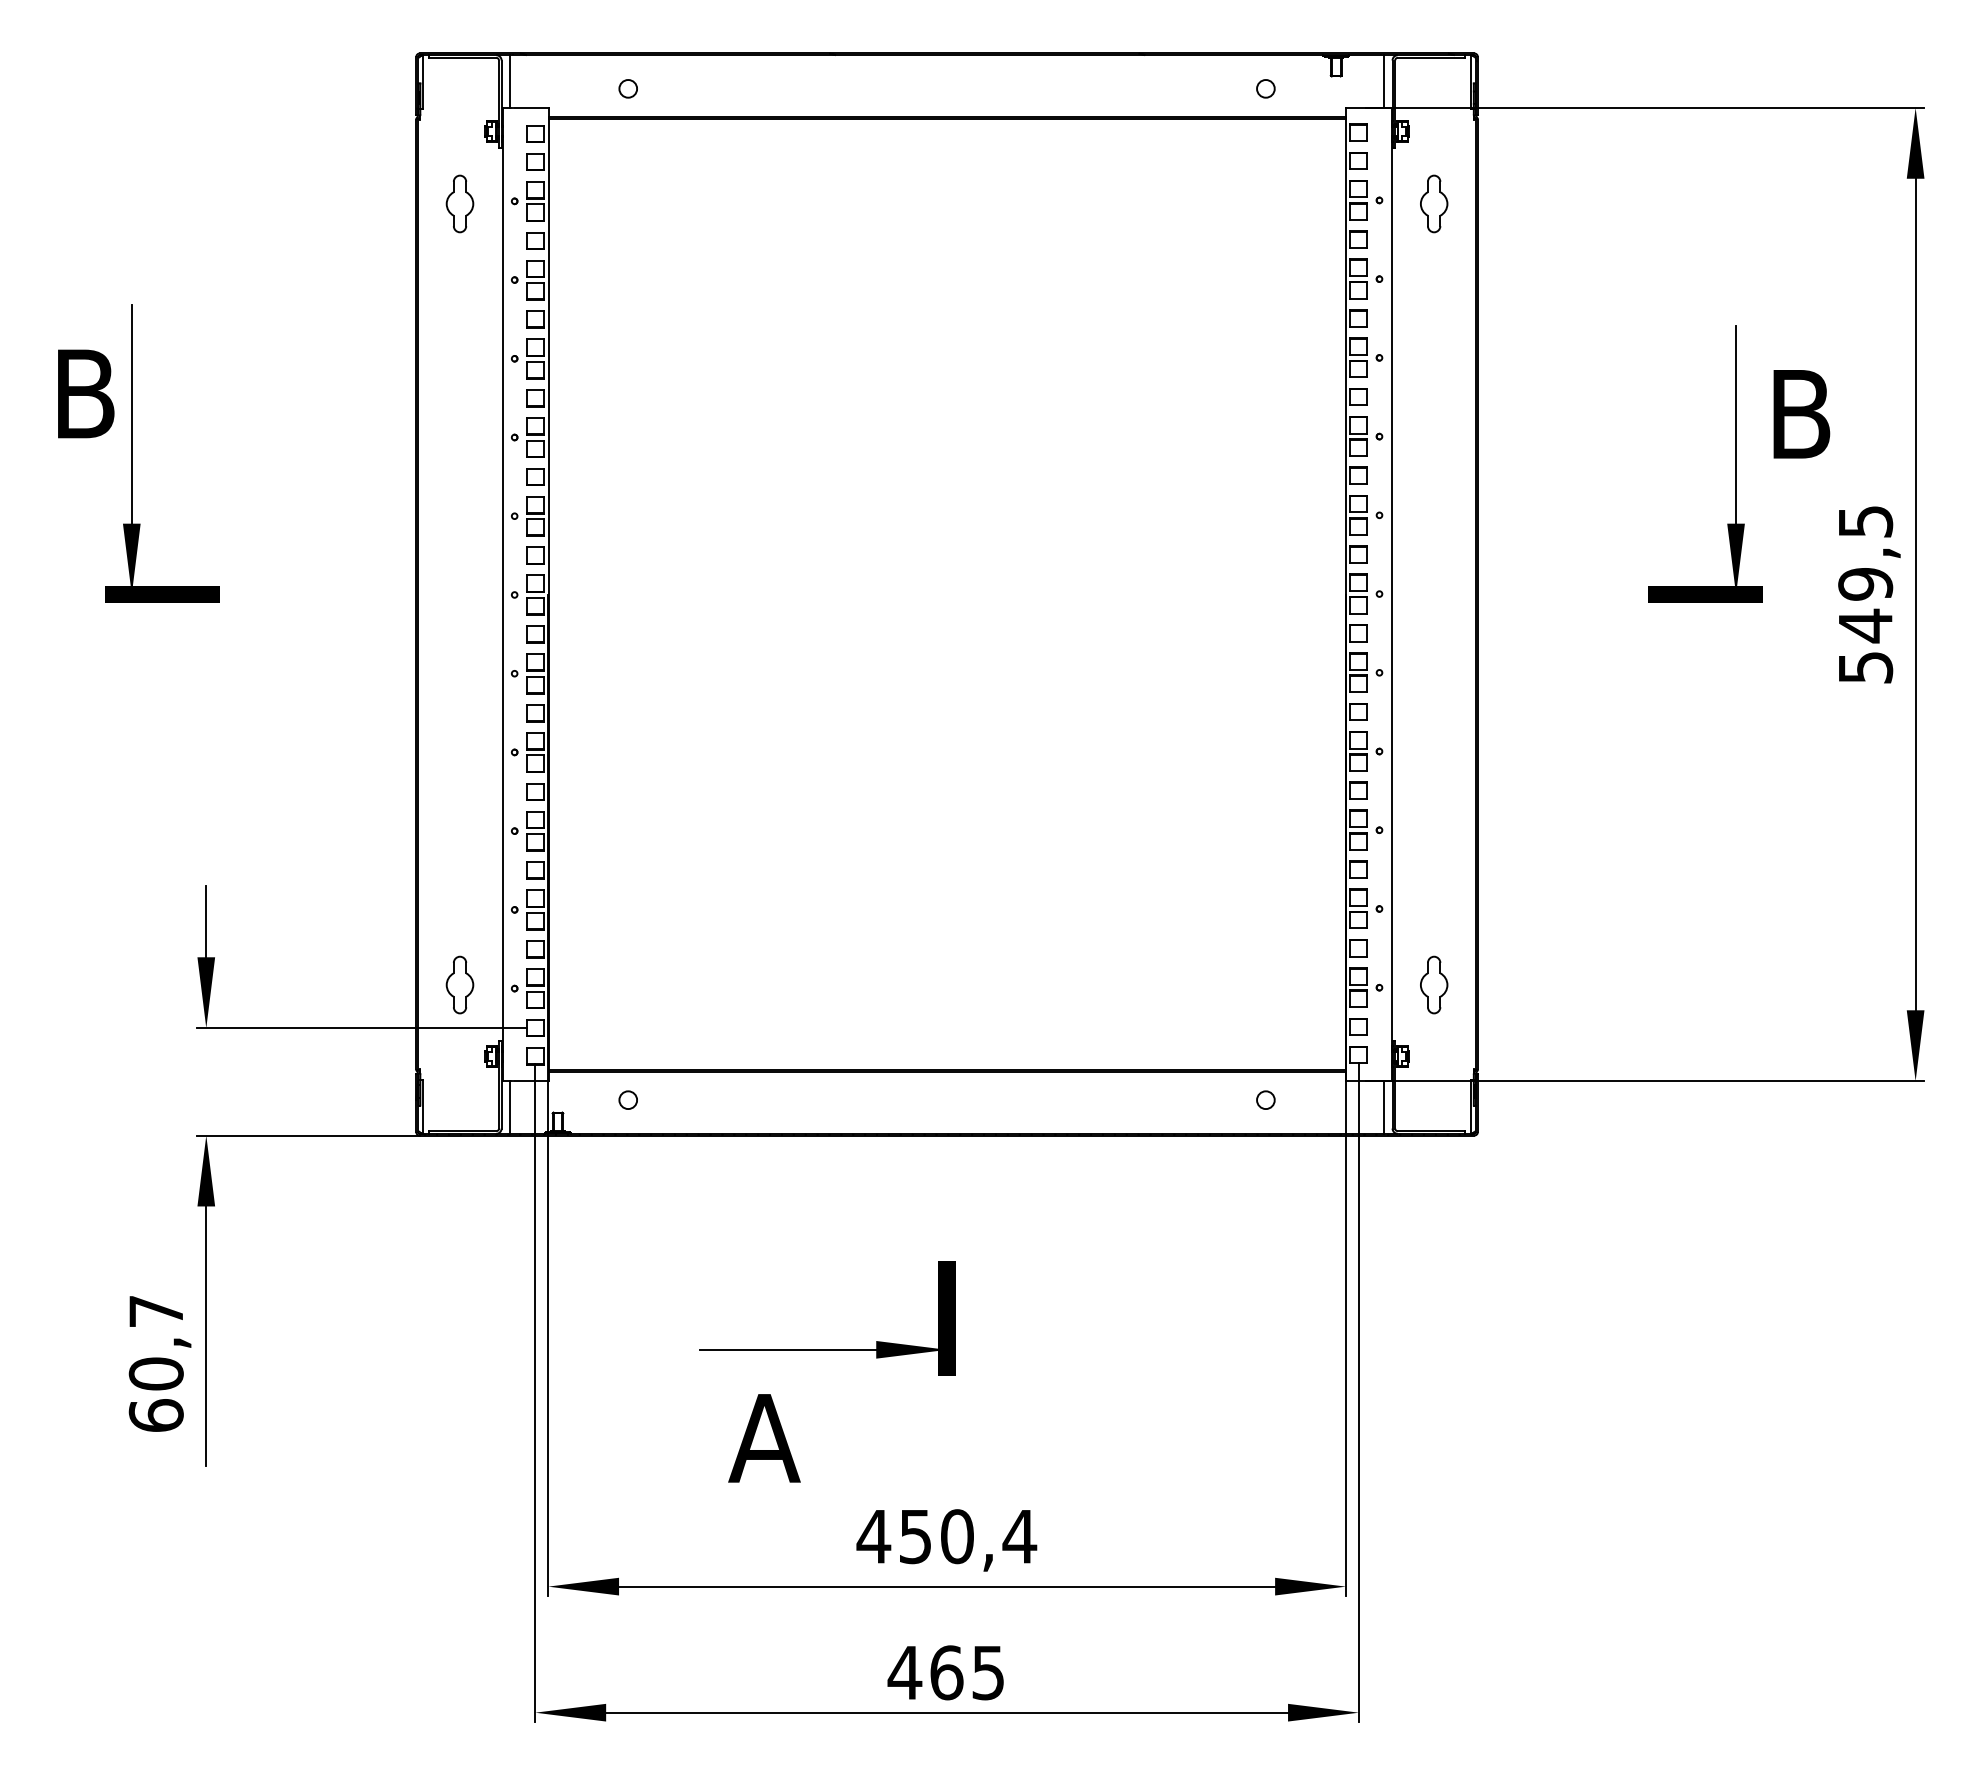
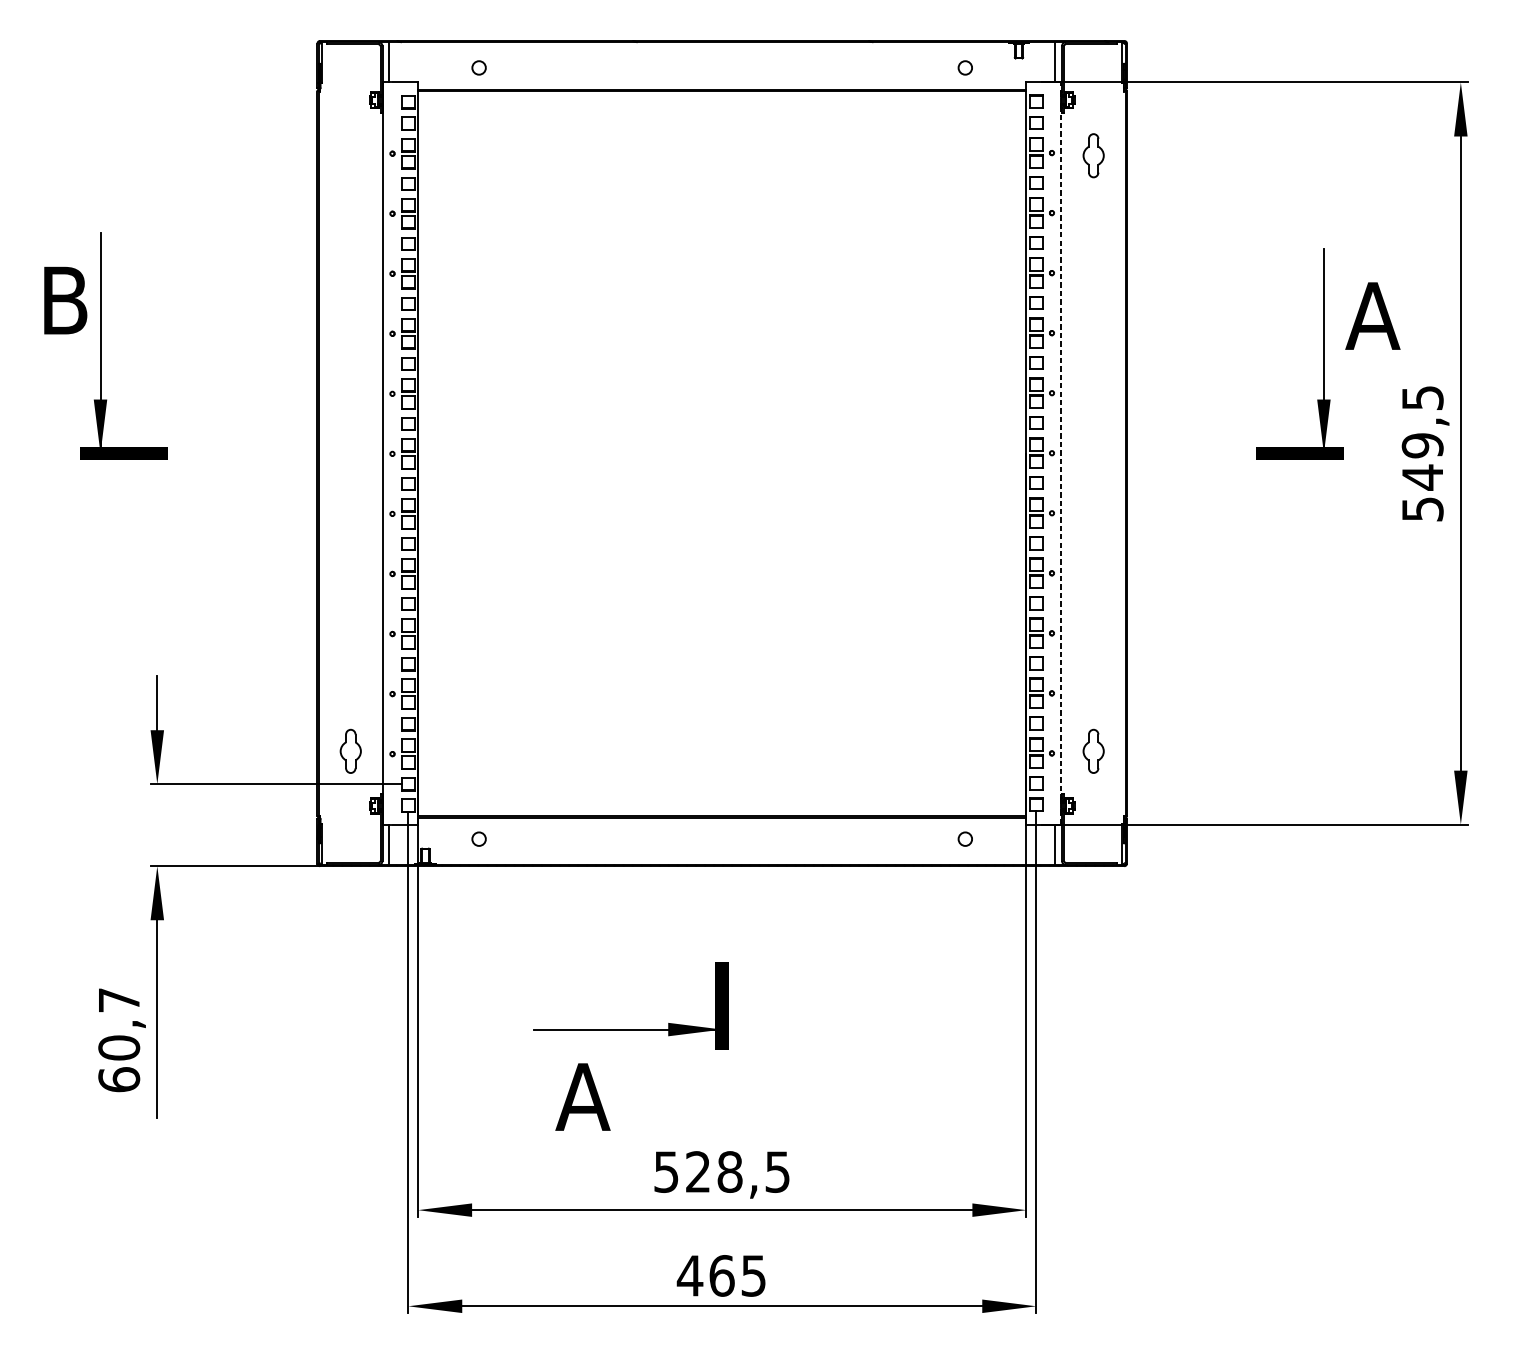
part: (459, 203) -> (350, 155), removed
text: (1800, 414) -> (1373, 316), B -> A
line: (1391, 594) -> (1061, 453), solid -> dashed
text: (946, 1536) -> (721, 1171), 450,4 -> 528,5

